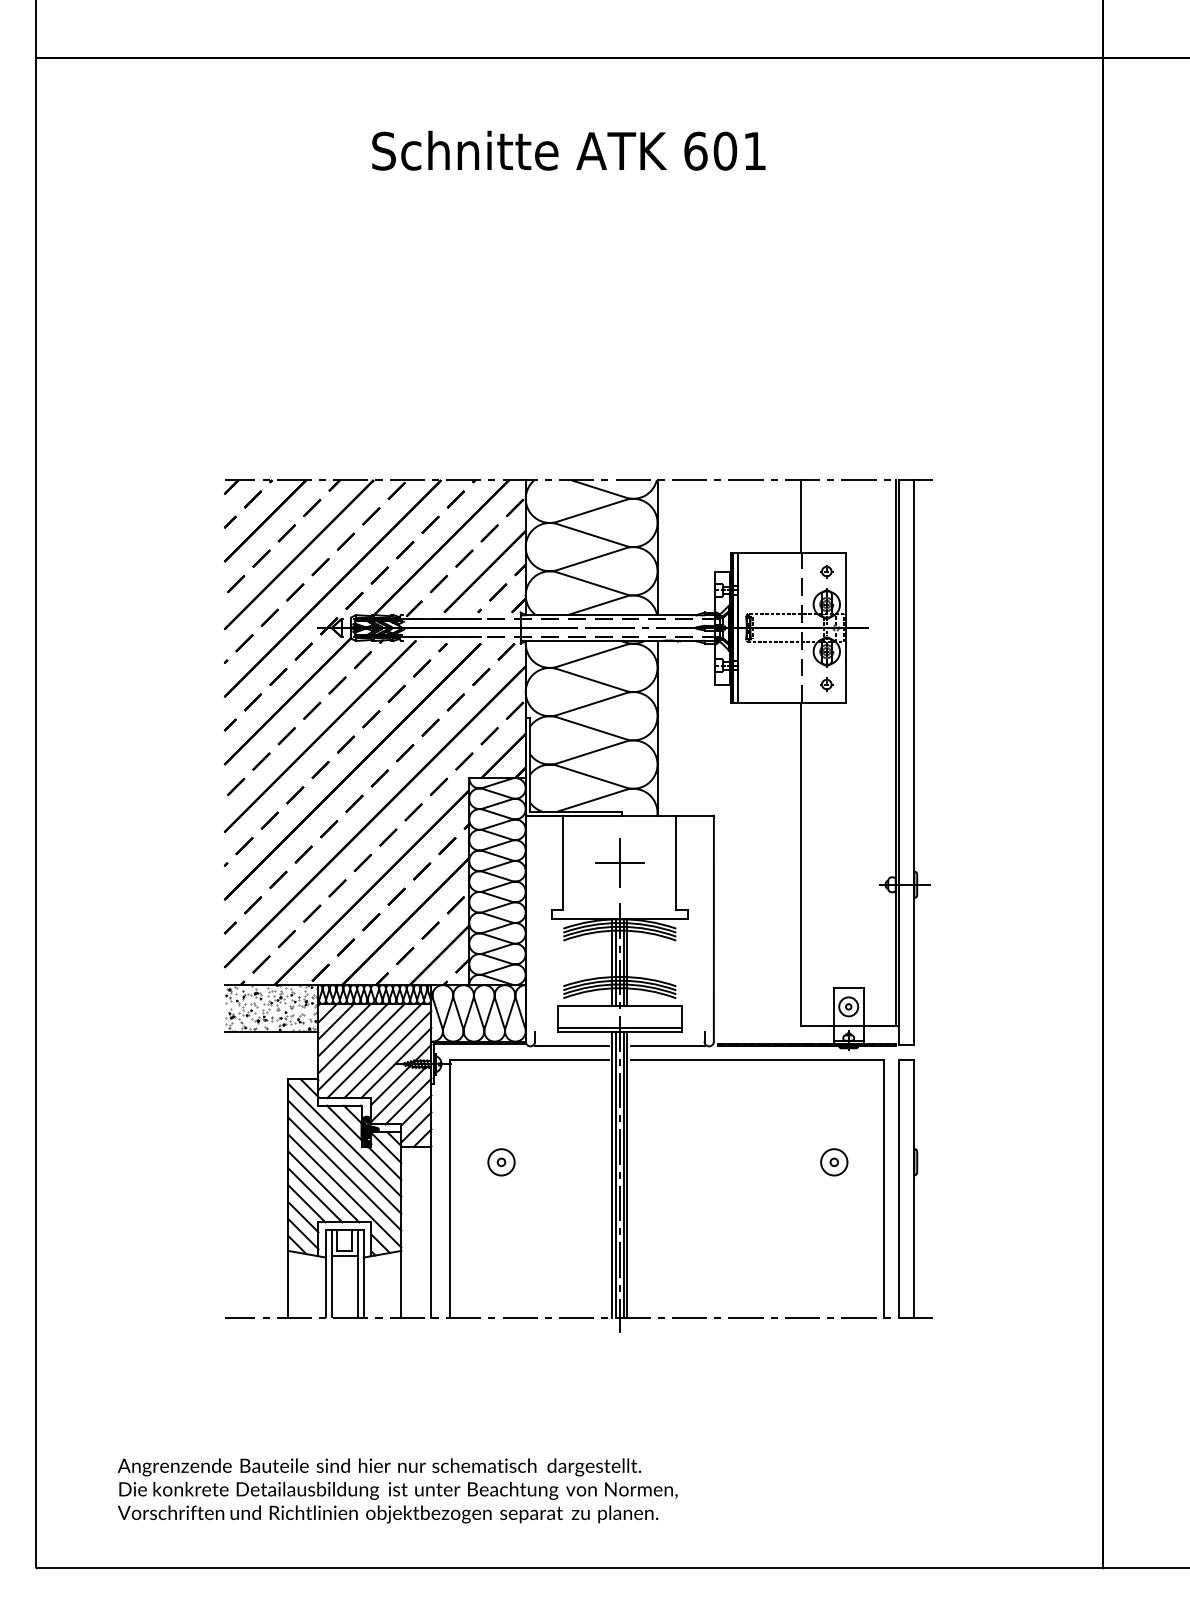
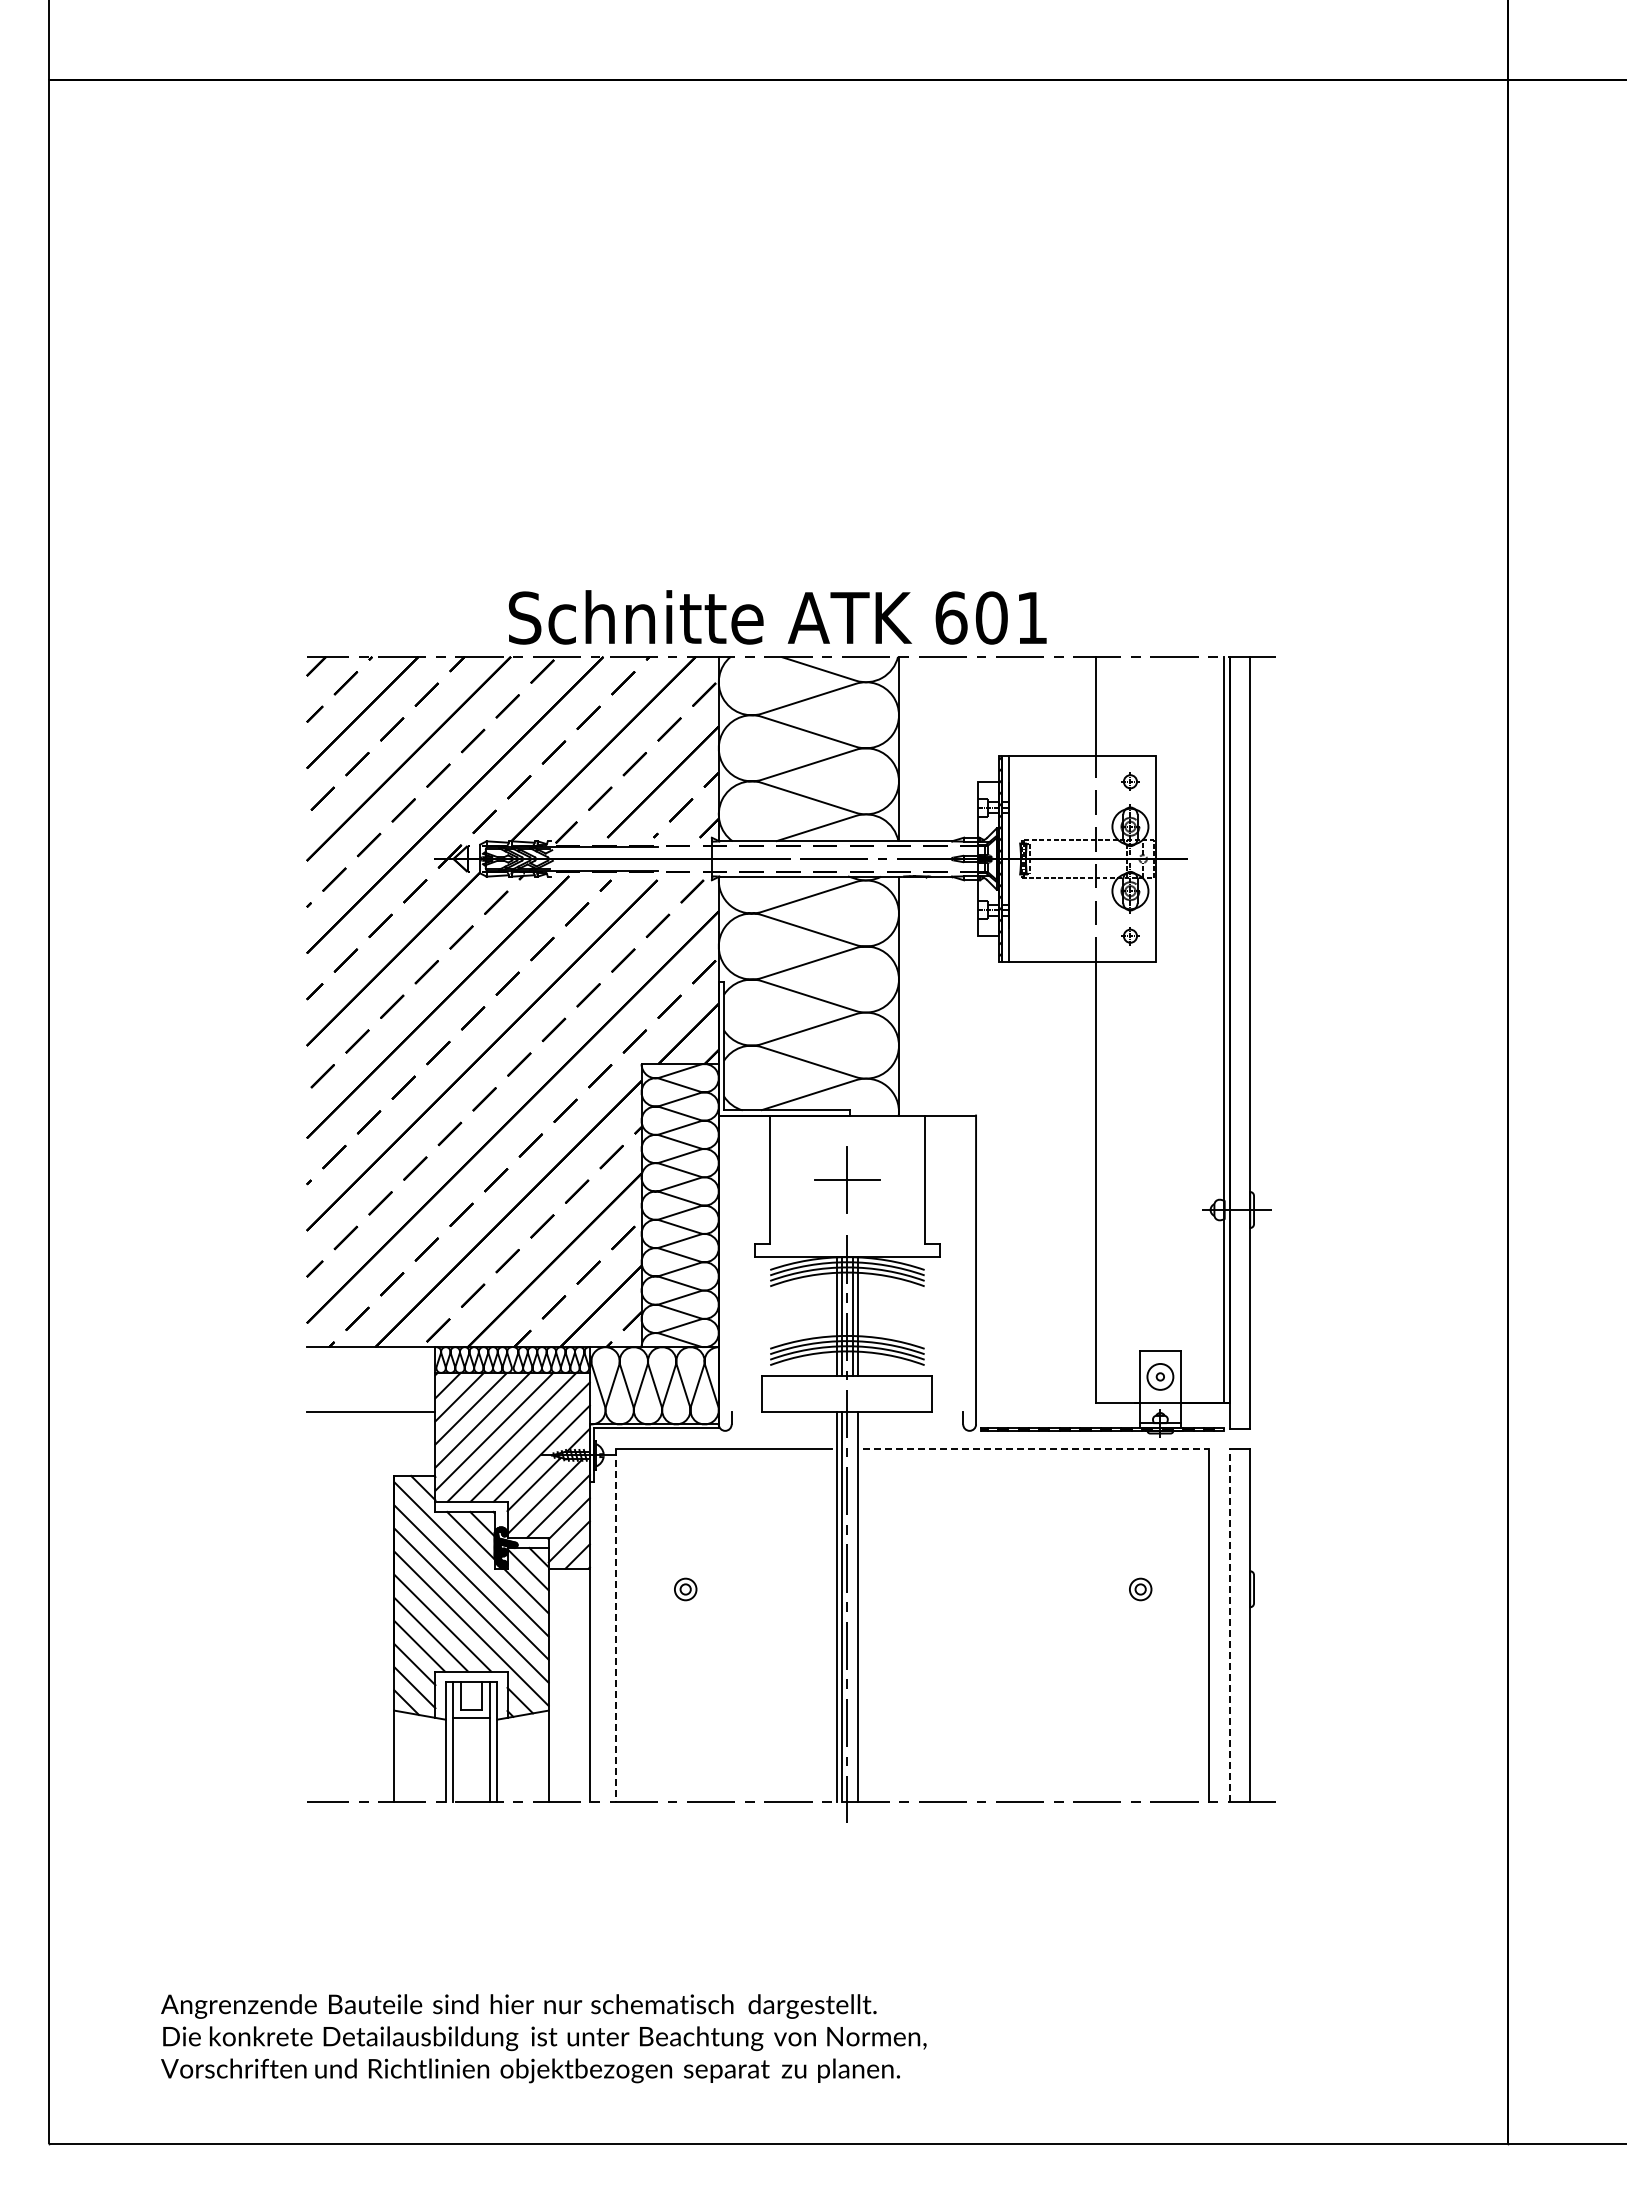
text: (568, 150) -> (777, 617), moved
hatch: (271, 1008) -> (371, 1379), removed
line: (619, 1028) -> (847, 1406), removed
line: (571, 1046) -> (781, 1430), removed
line: (667, 1046) -> (912, 1430), removed
line: (758, 1059) -> (1036, 1449), solid -> dashed
circle: (501, 1162) -> (685, 1589), size x0.6
circle: (834, 1162) -> (1140, 1589), size x0.6
line: (623, 1174) -> (852, 1606), removed
line: (899, 1187) -> (1229, 1624), solid -> dashed
line: (450, 1188) -> (615, 1625), solid -> dashed

